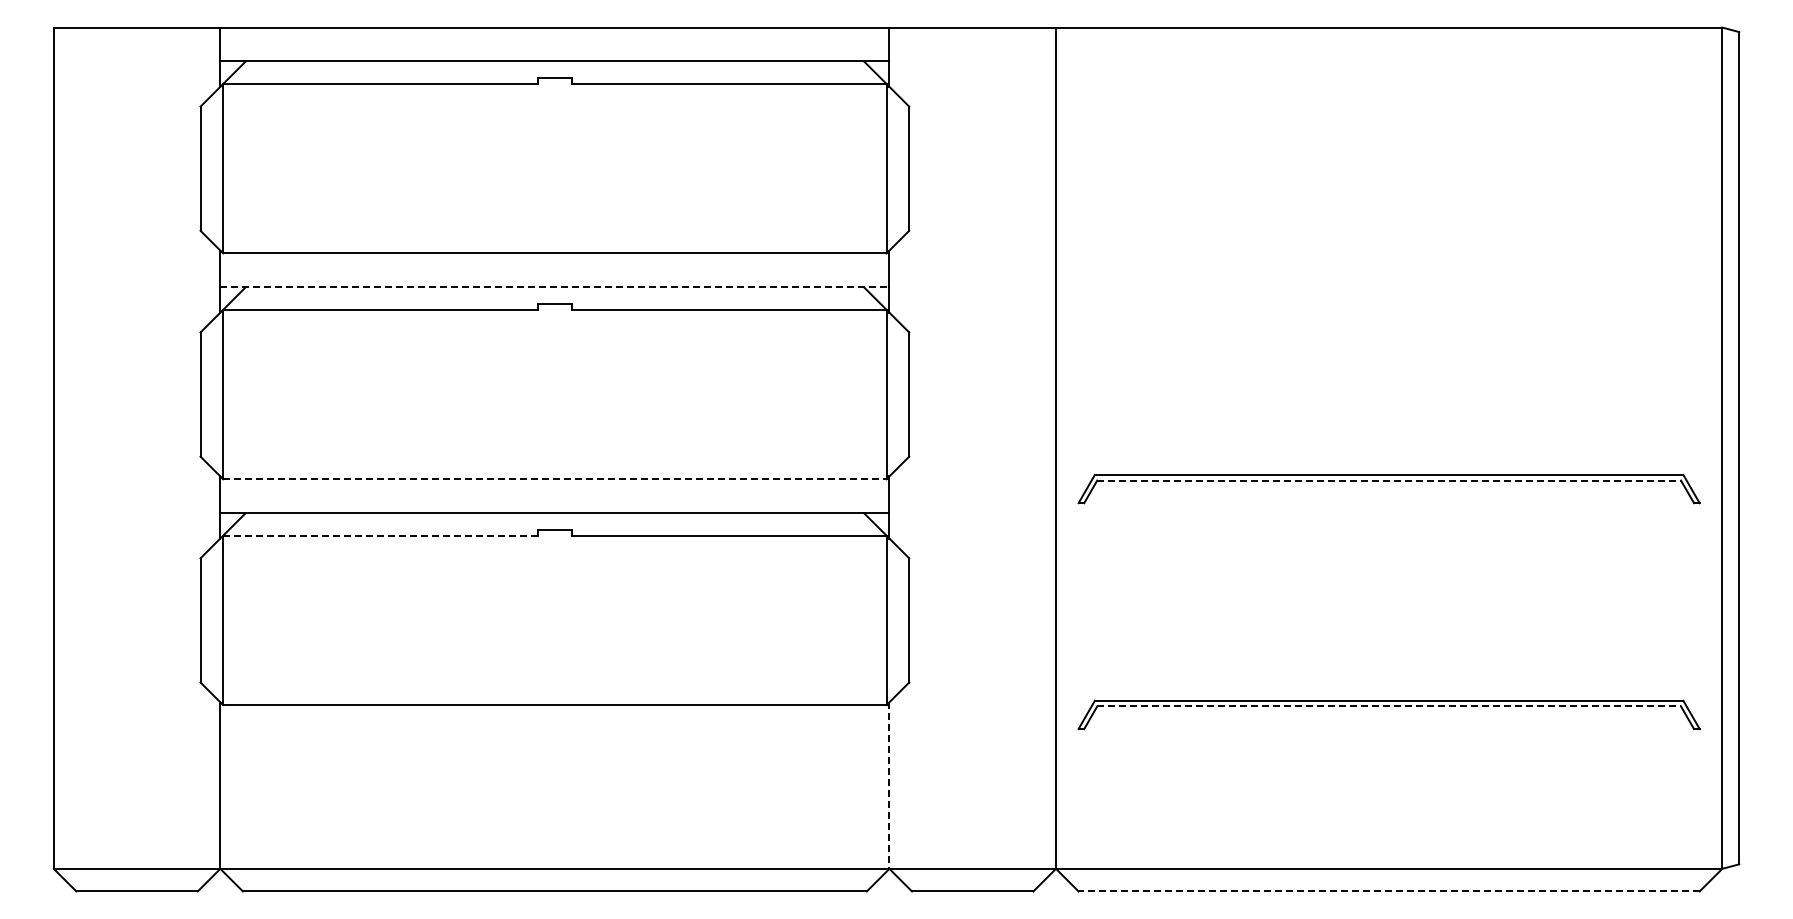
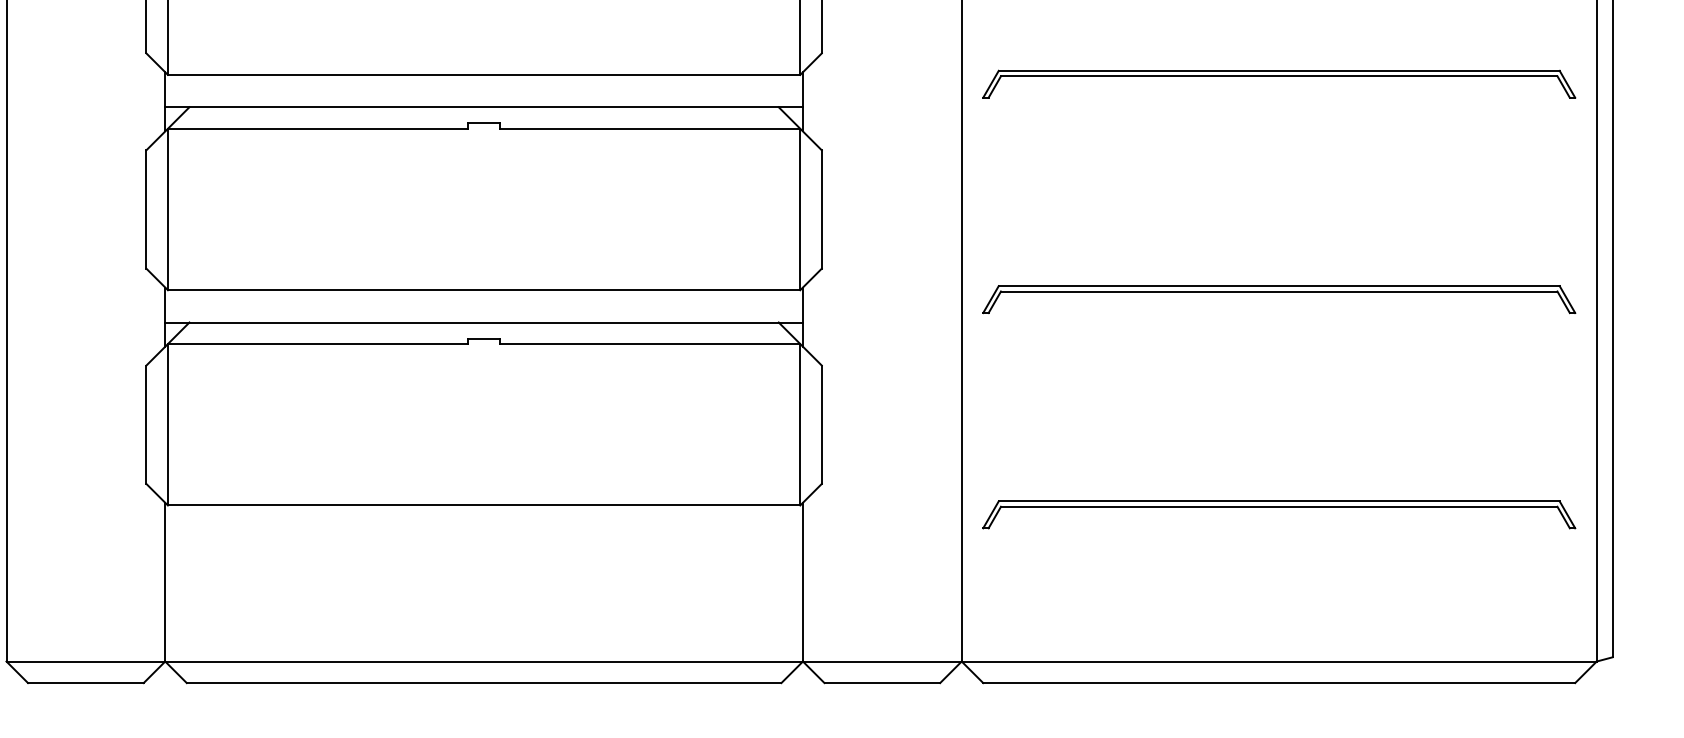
part: (1388, 255) -> (1278, 76), added
line: (554, 287) -> (483, 107), dashed -> solid
line: (554, 479) -> (483, 290), dashed -> solid
line: (1389, 480) -> (1279, 291), dashed -> solid
line: (381, 535) -> (318, 343), dashed -> solid
line: (1389, 706) -> (1279, 506), dashed -> solid
line: (889, 786) -> (803, 583), dashed -> solid
line: (1389, 891) -> (1279, 683), dashed -> solid

